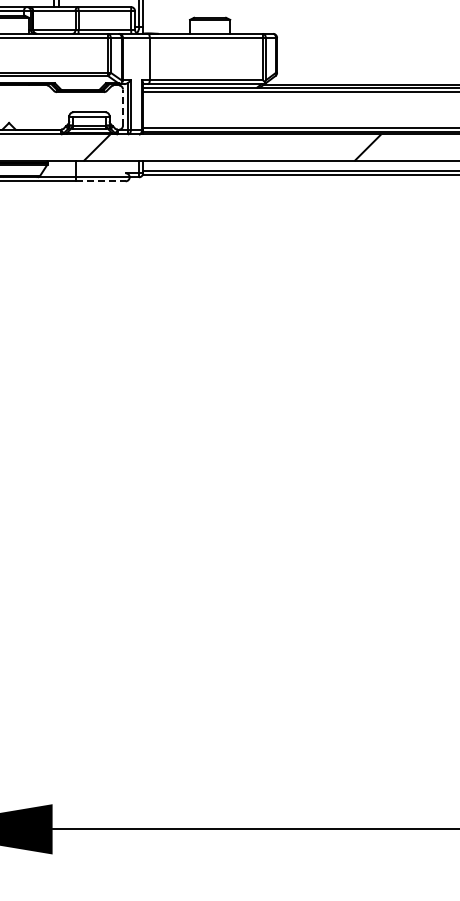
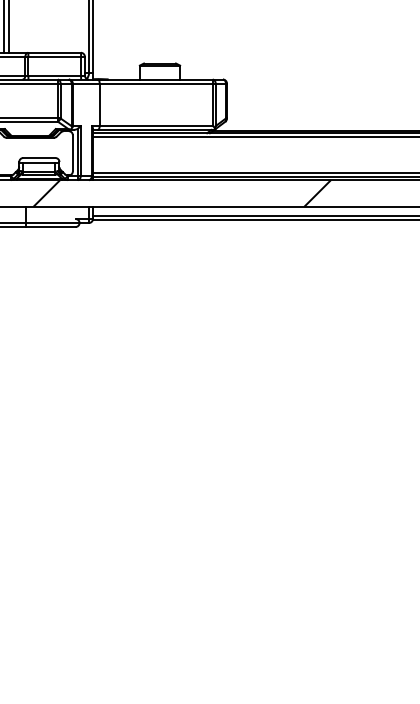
line: (123, 107) -> (73, 153), dashed -> solid
line: (100, 181) -> (50, 227), dashed -> solid

